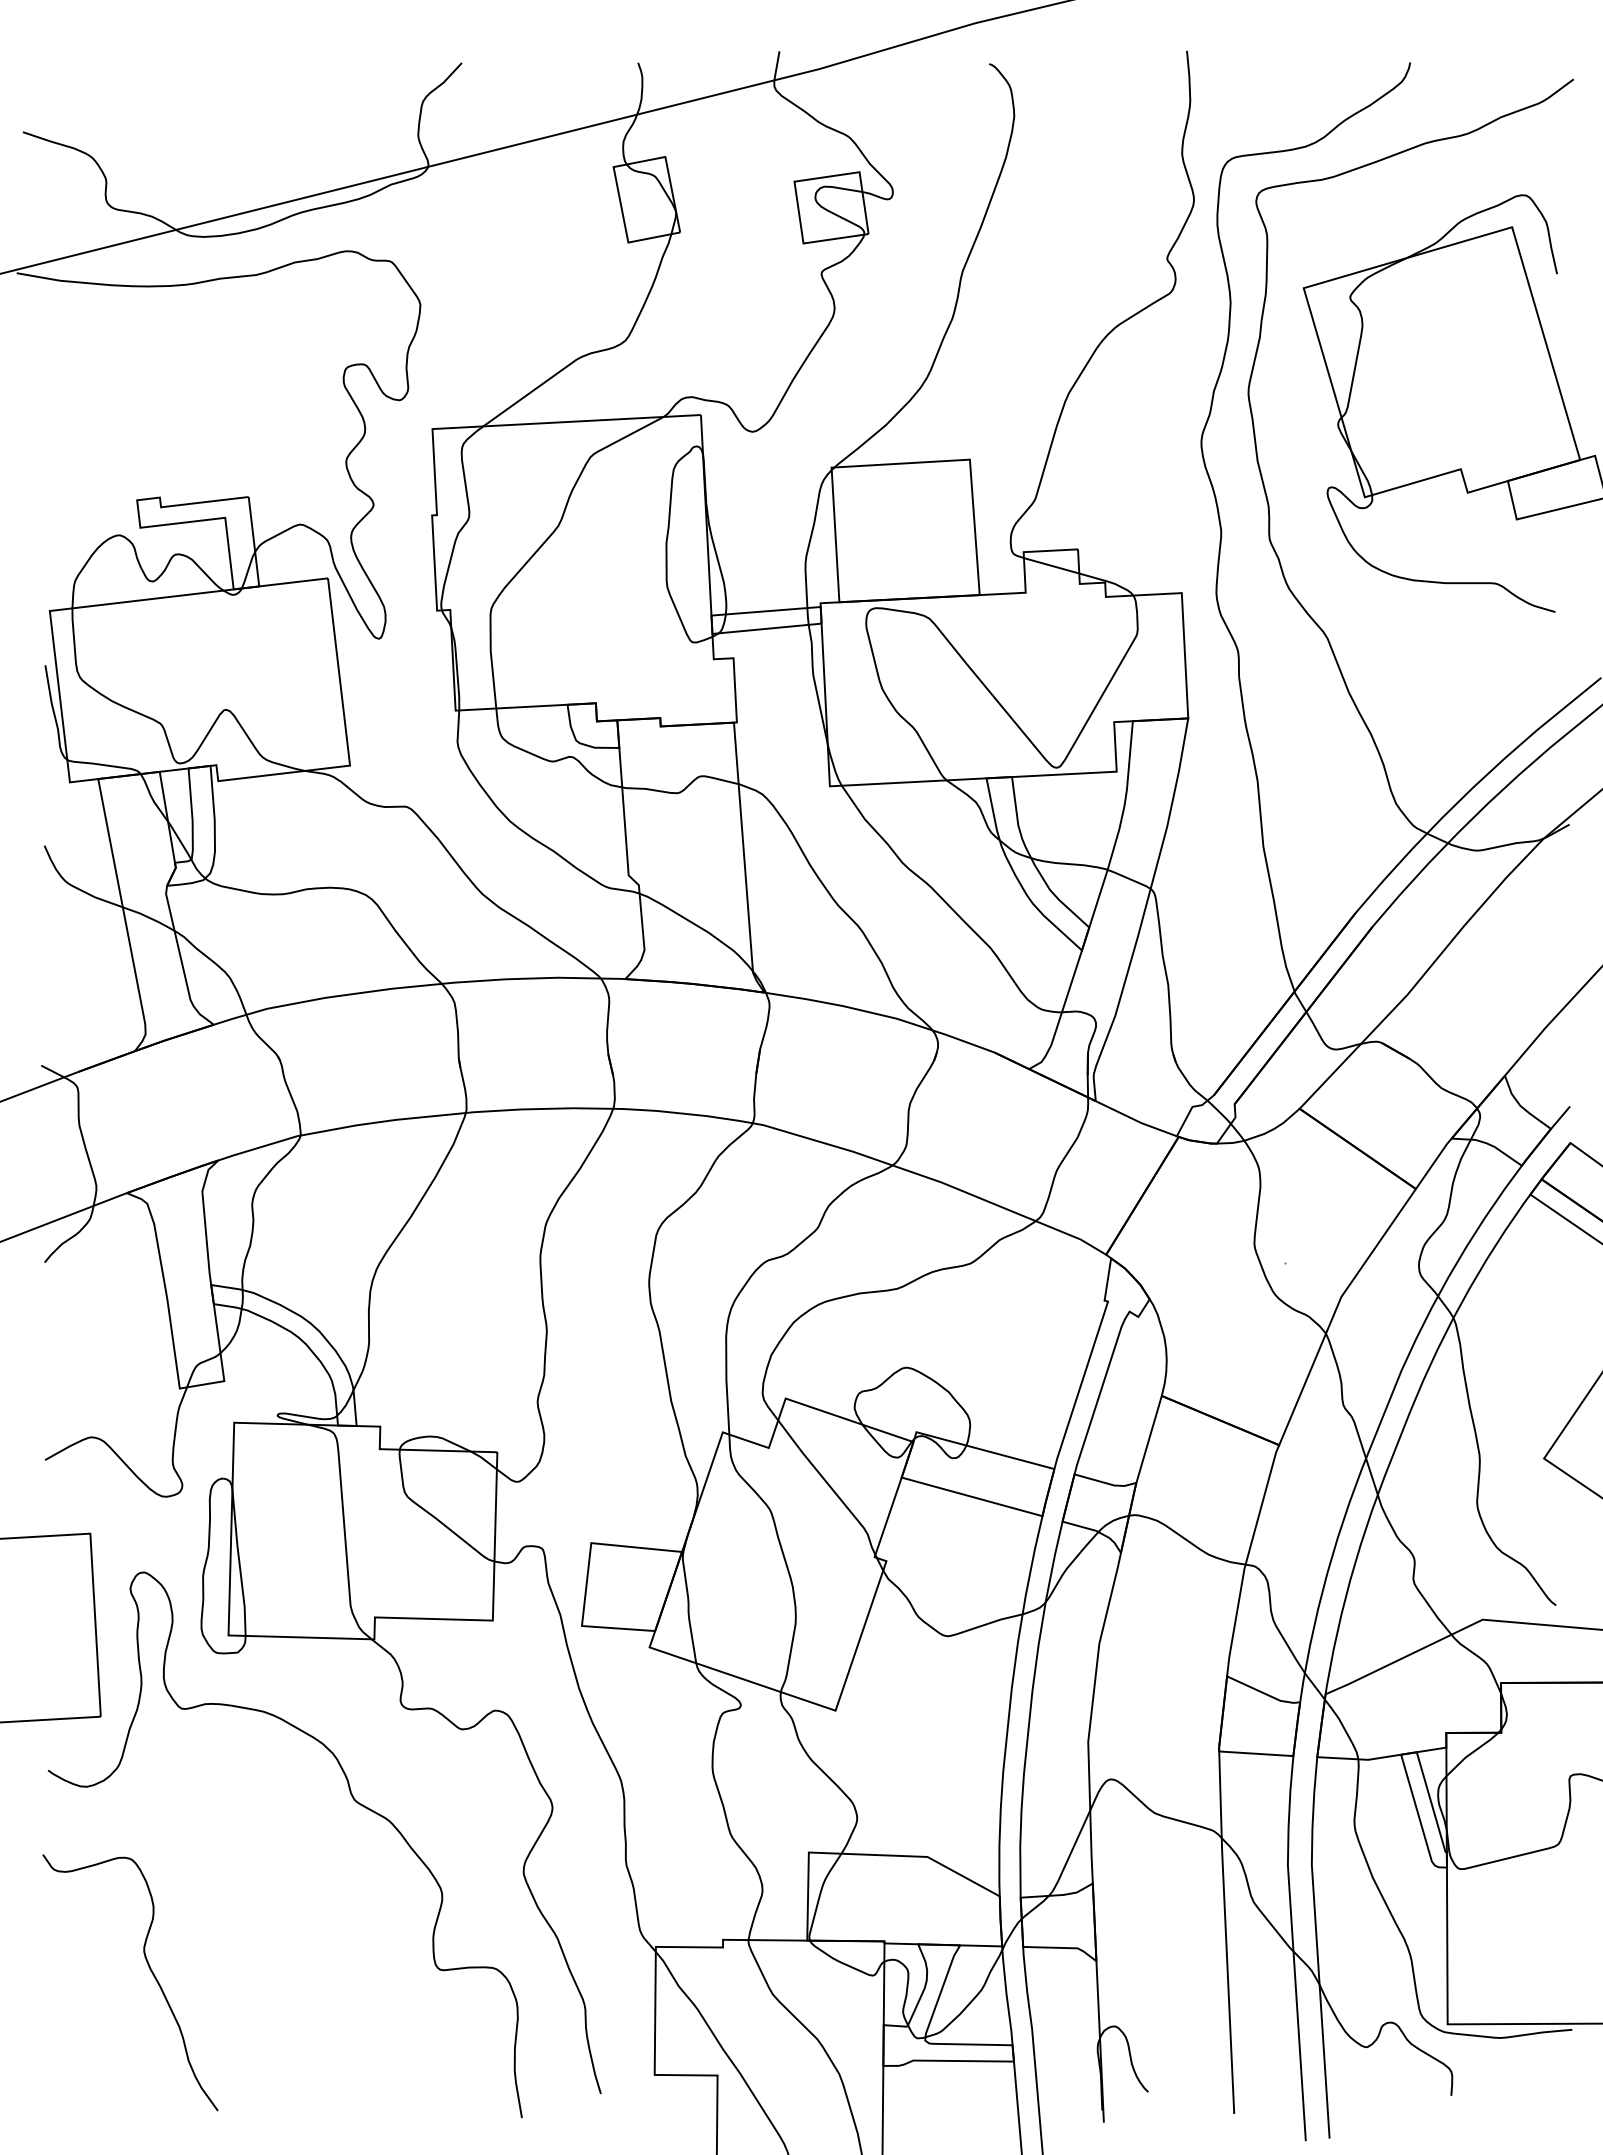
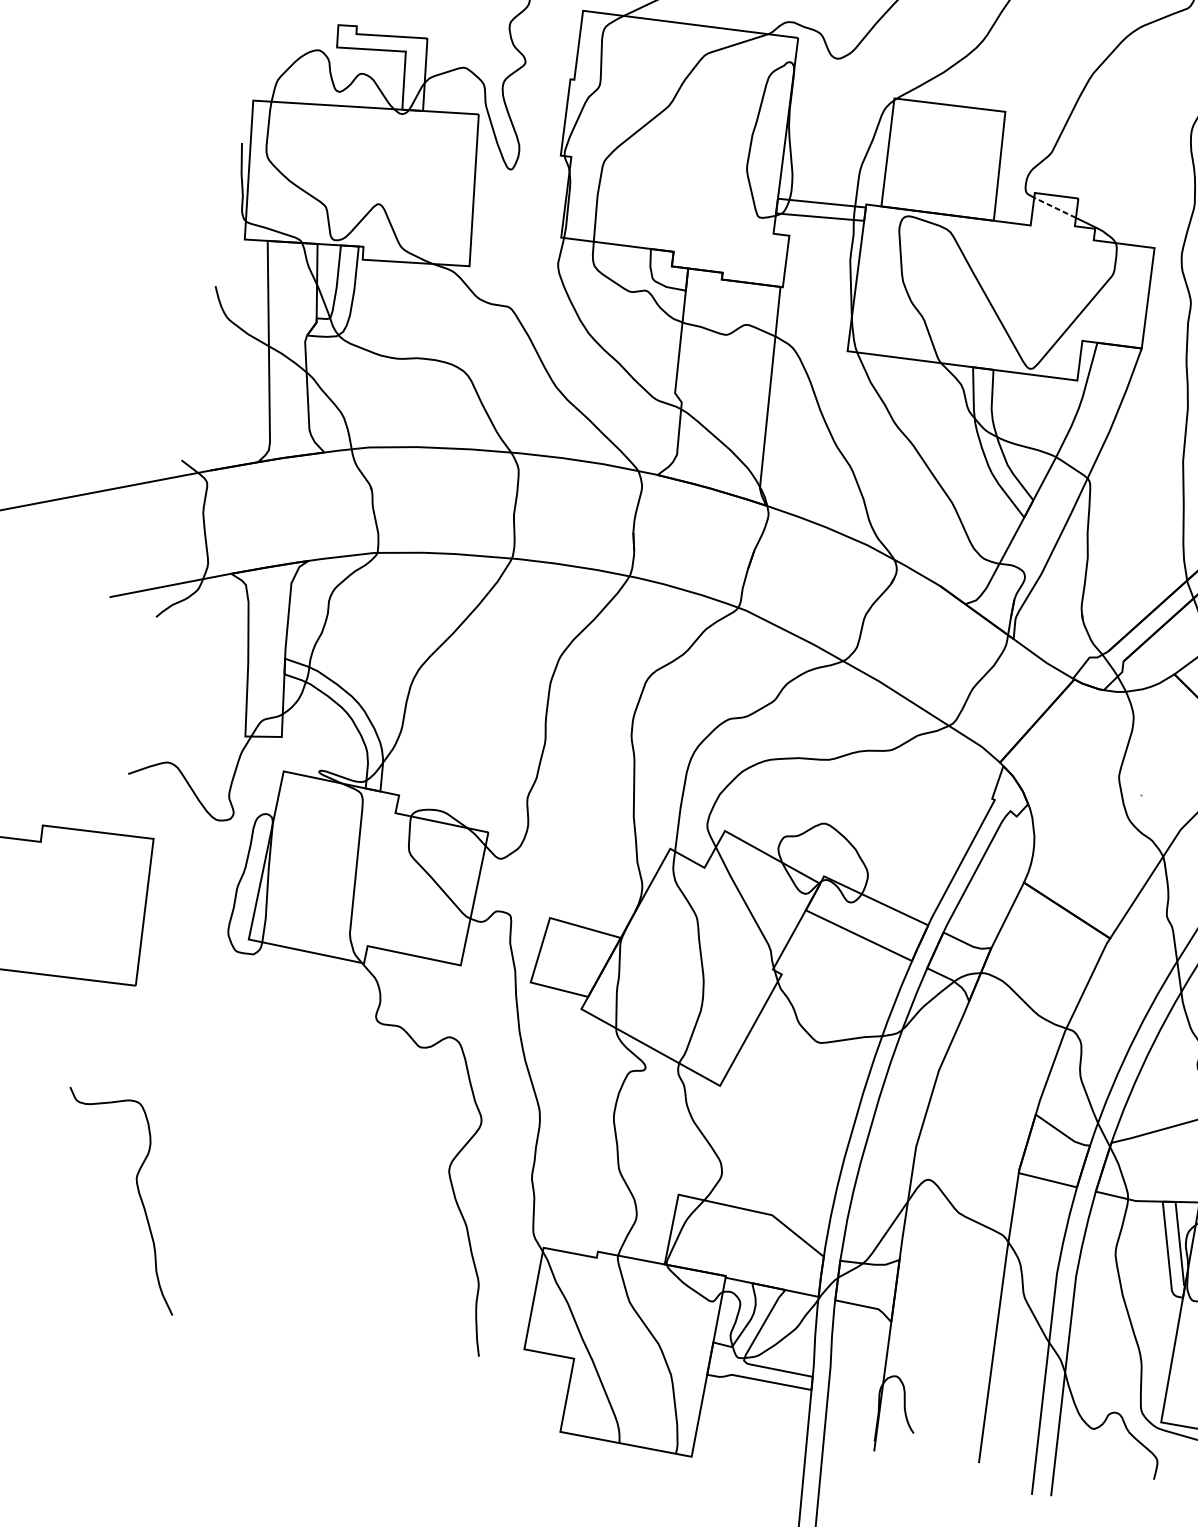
line: (1051, 565) -> (1055, 207), solid -> dashed
curve: (353, 1800) -> (324, 1088), removed

